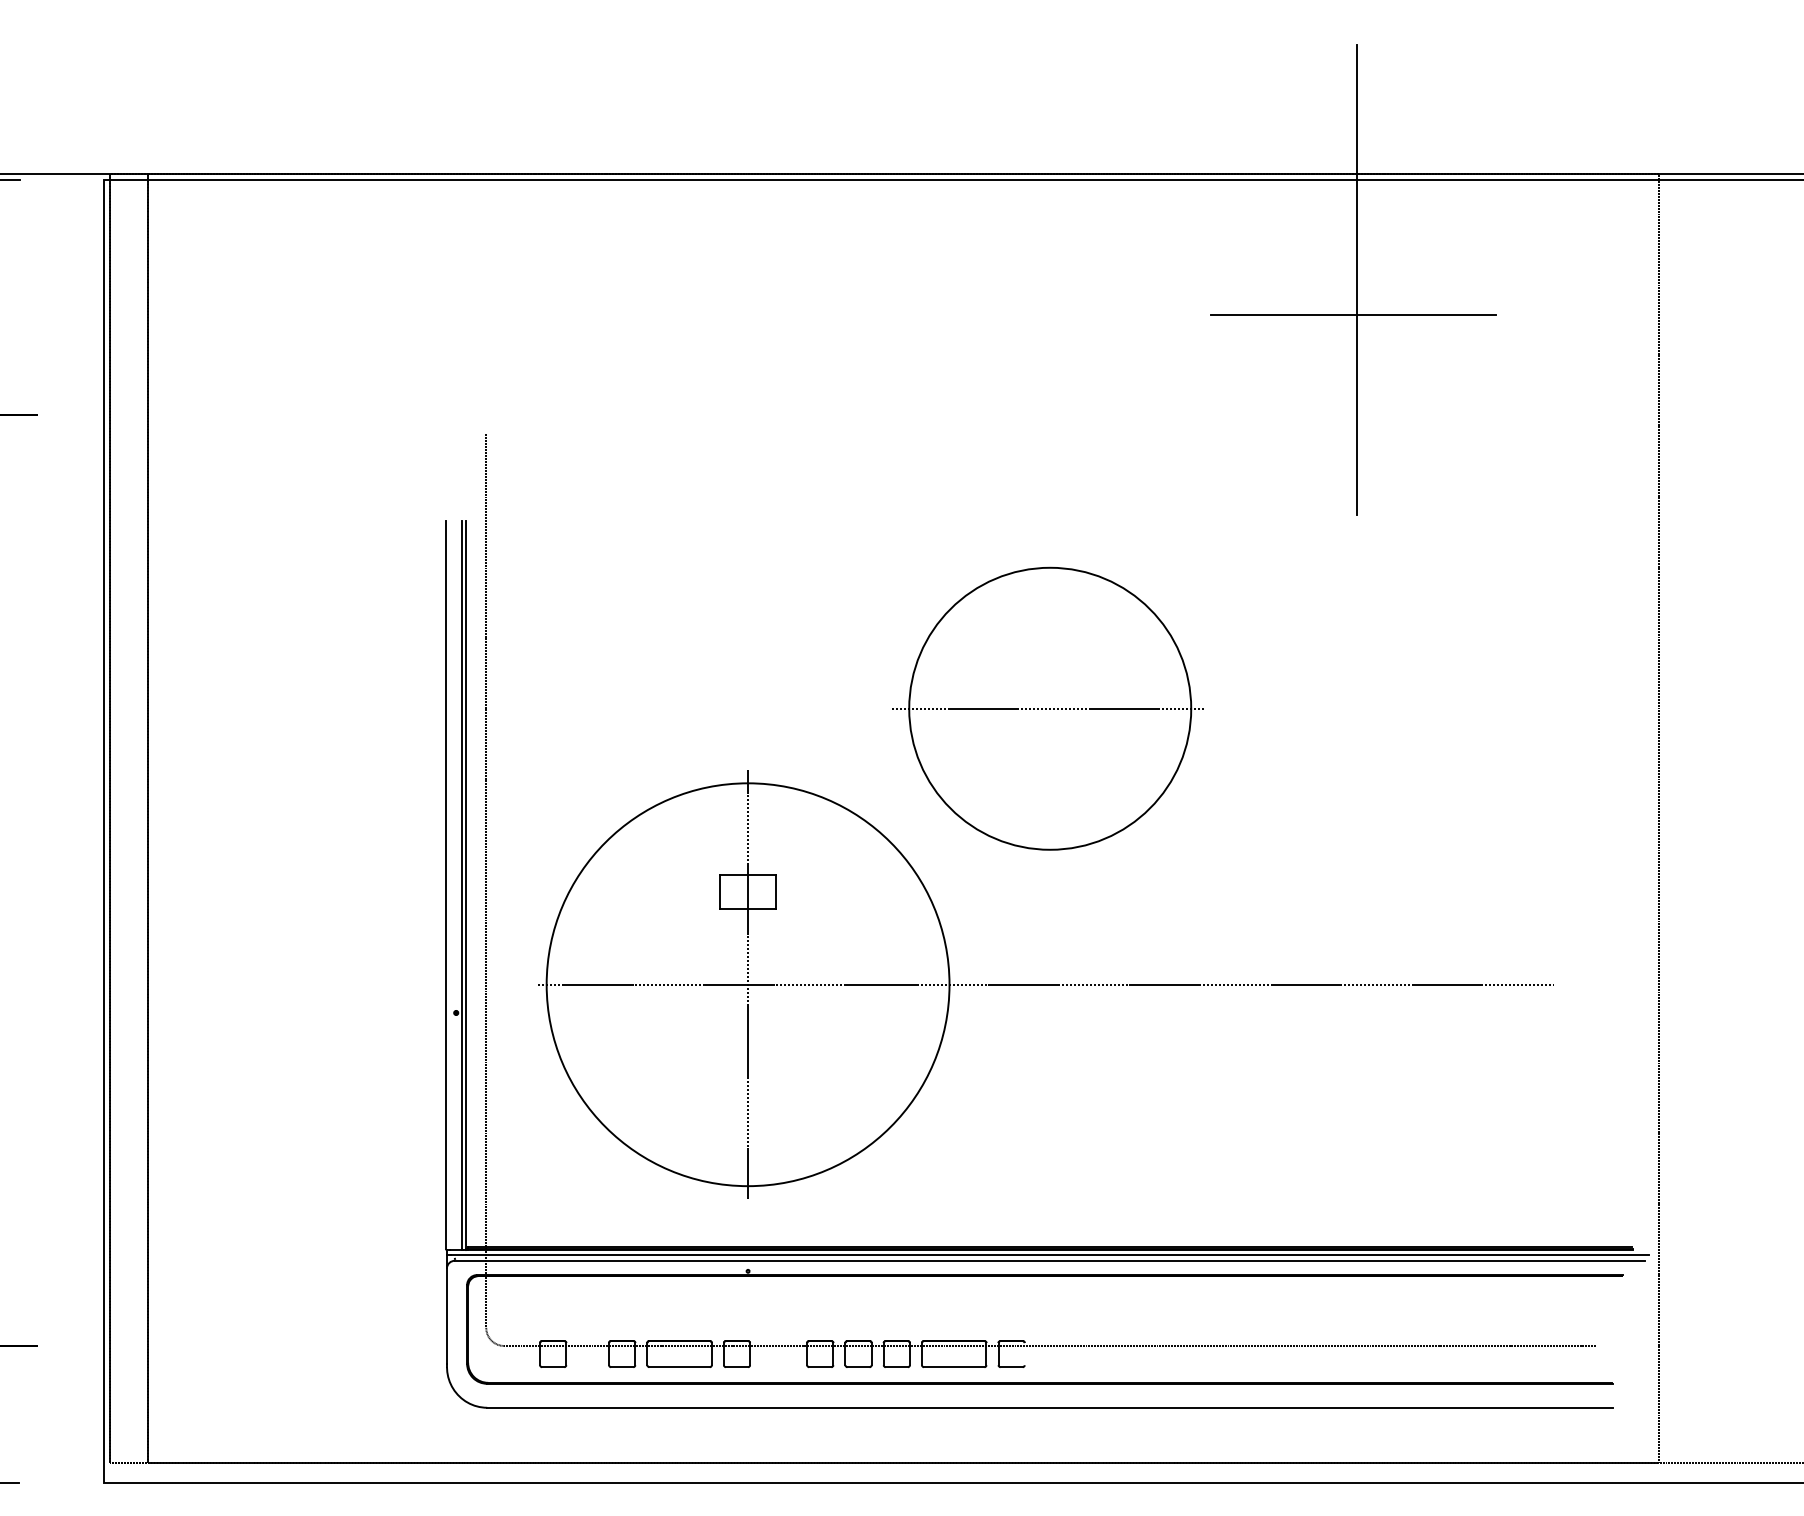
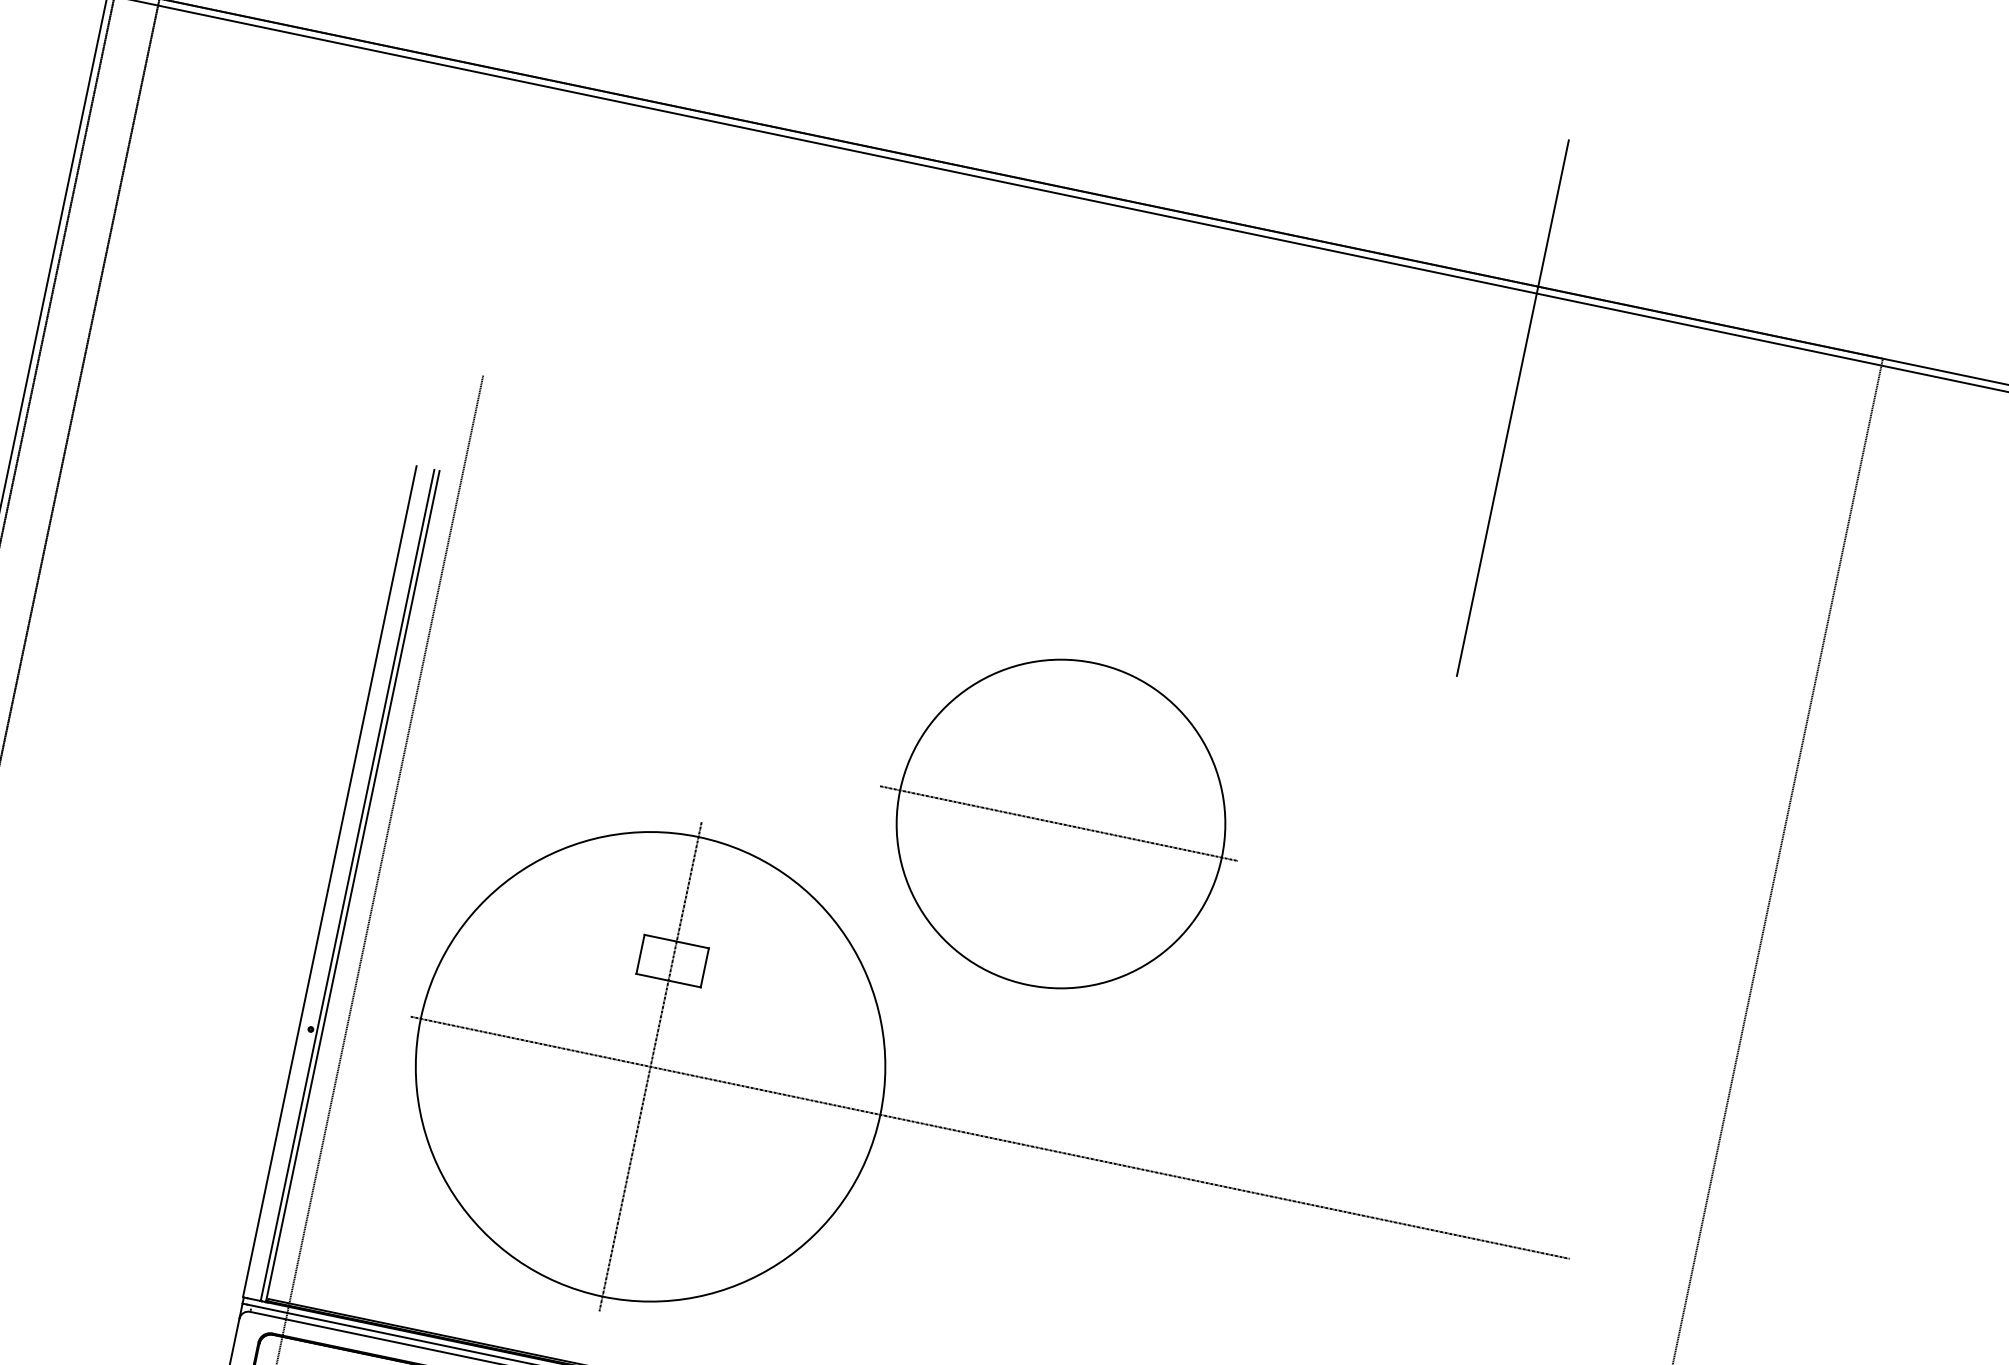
line: (1353, 314) -> (1500, 446), removed

